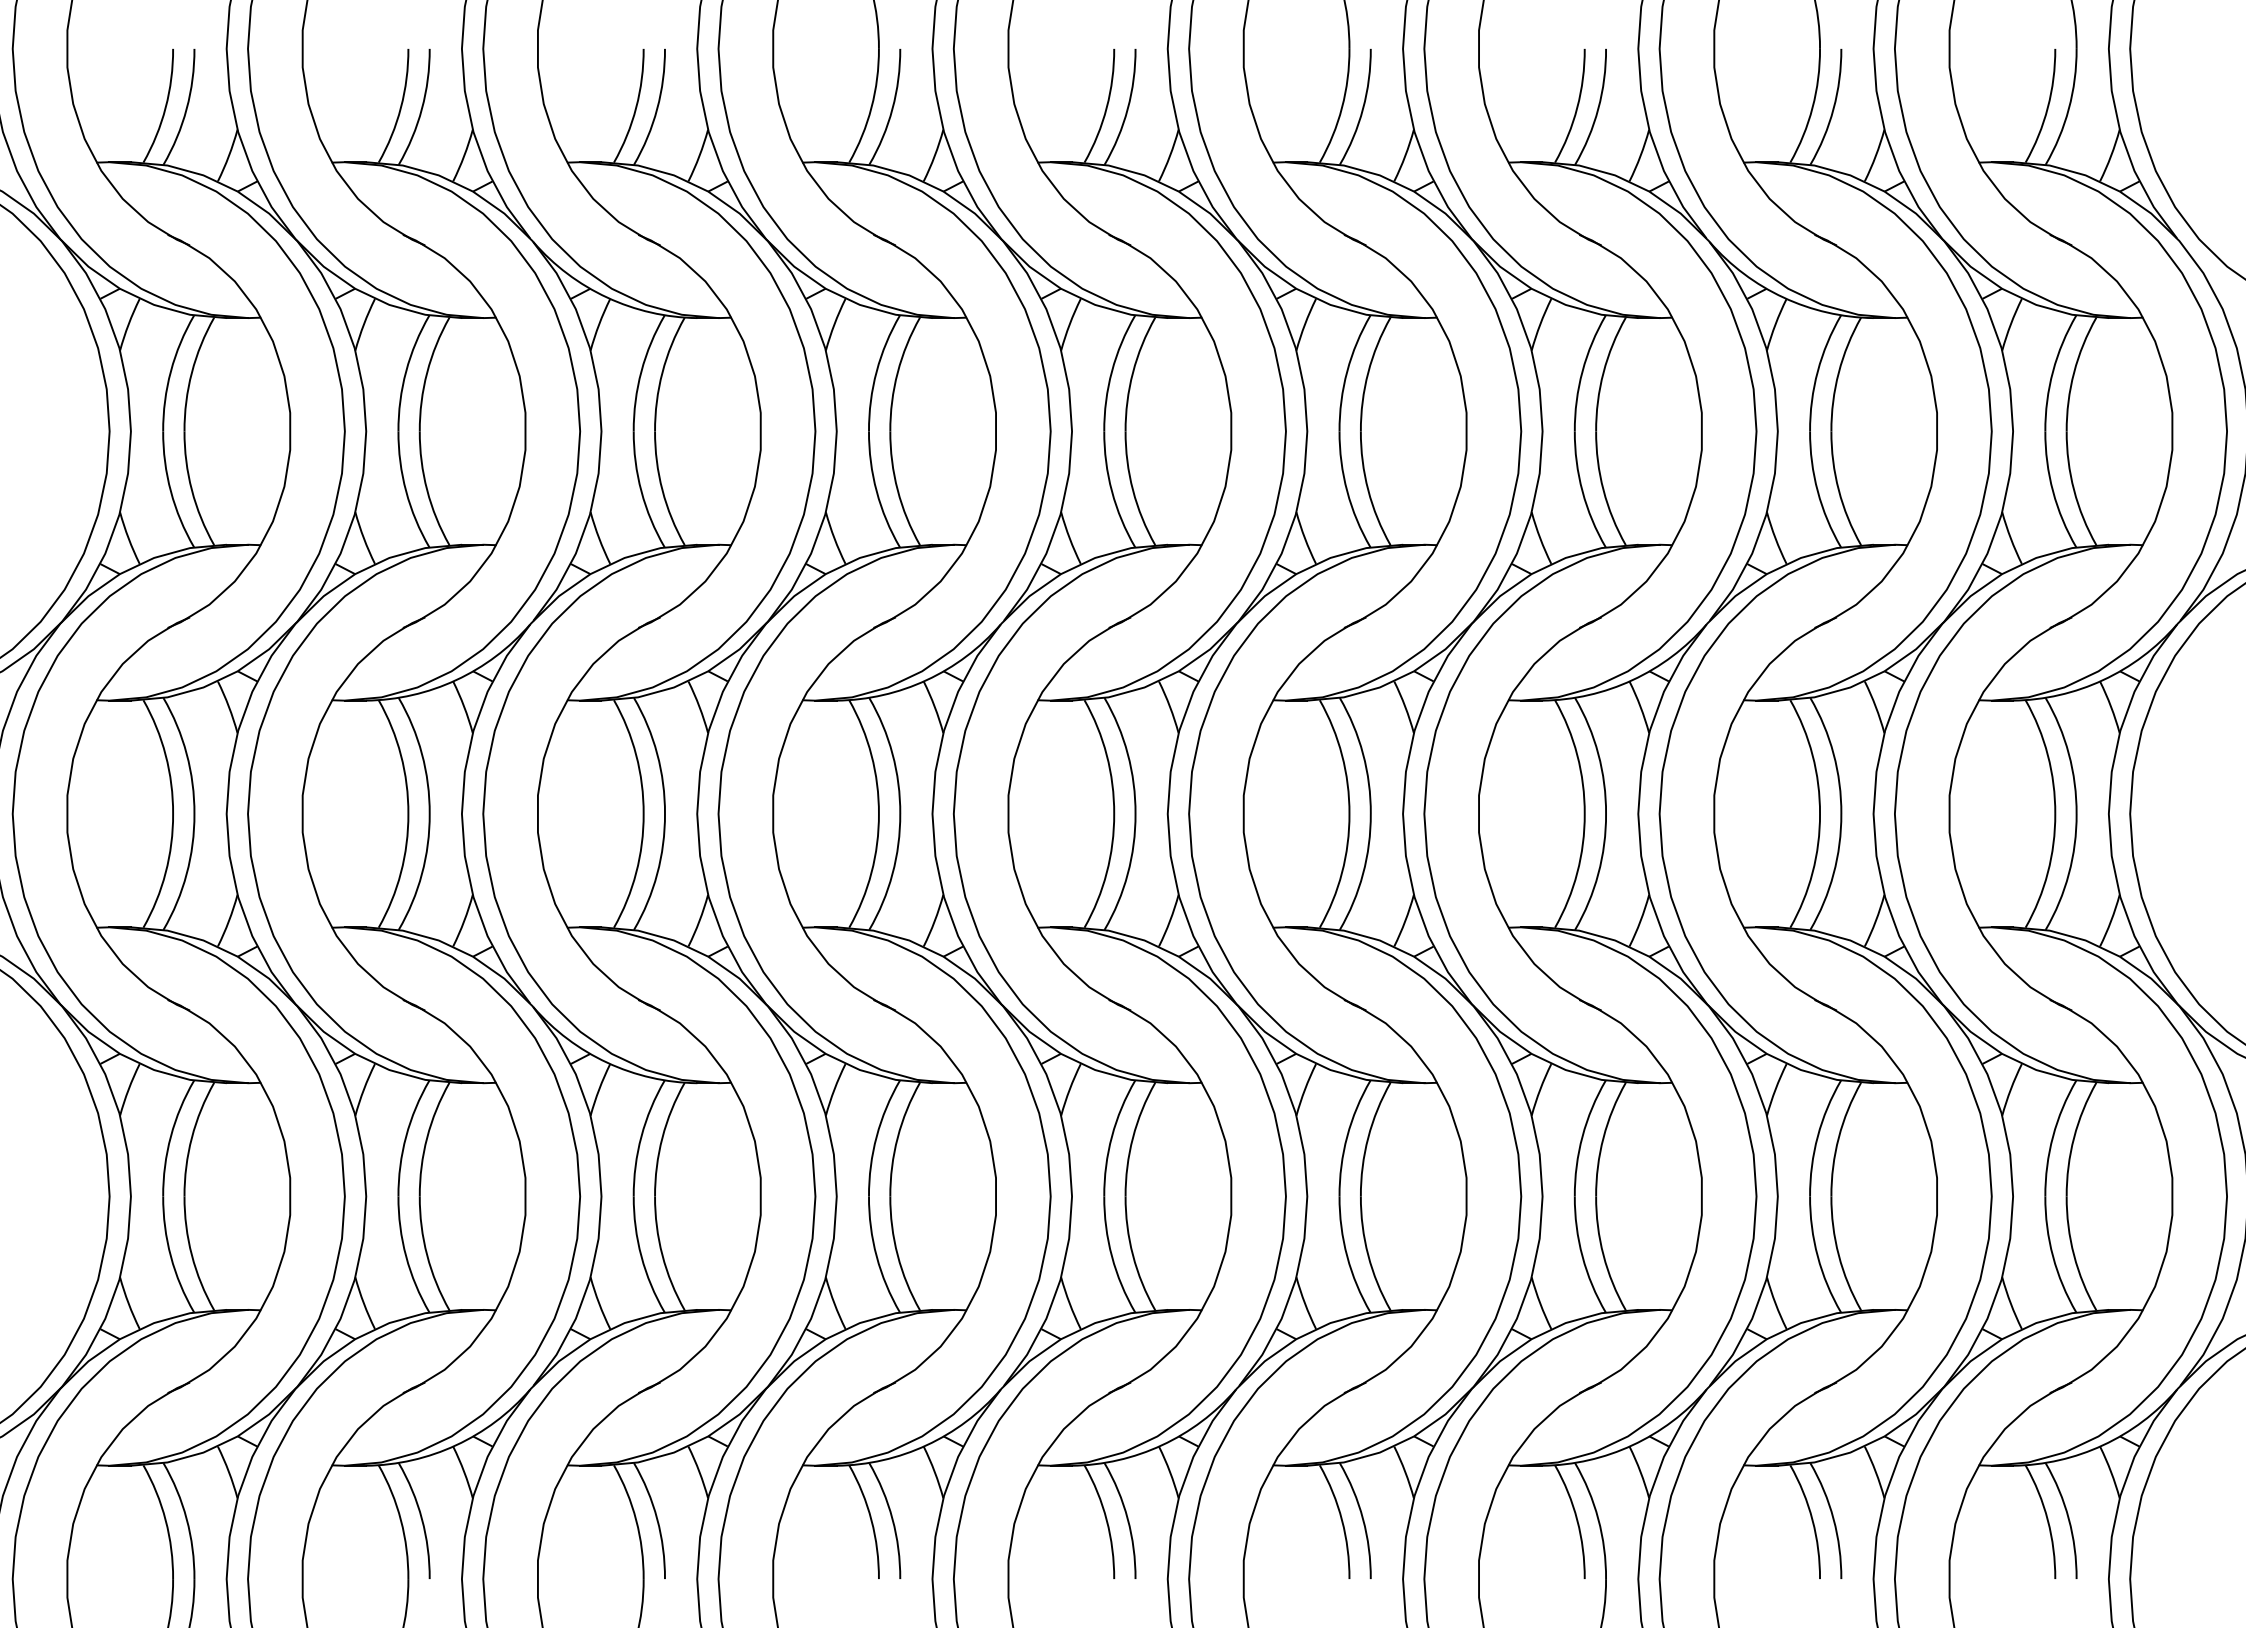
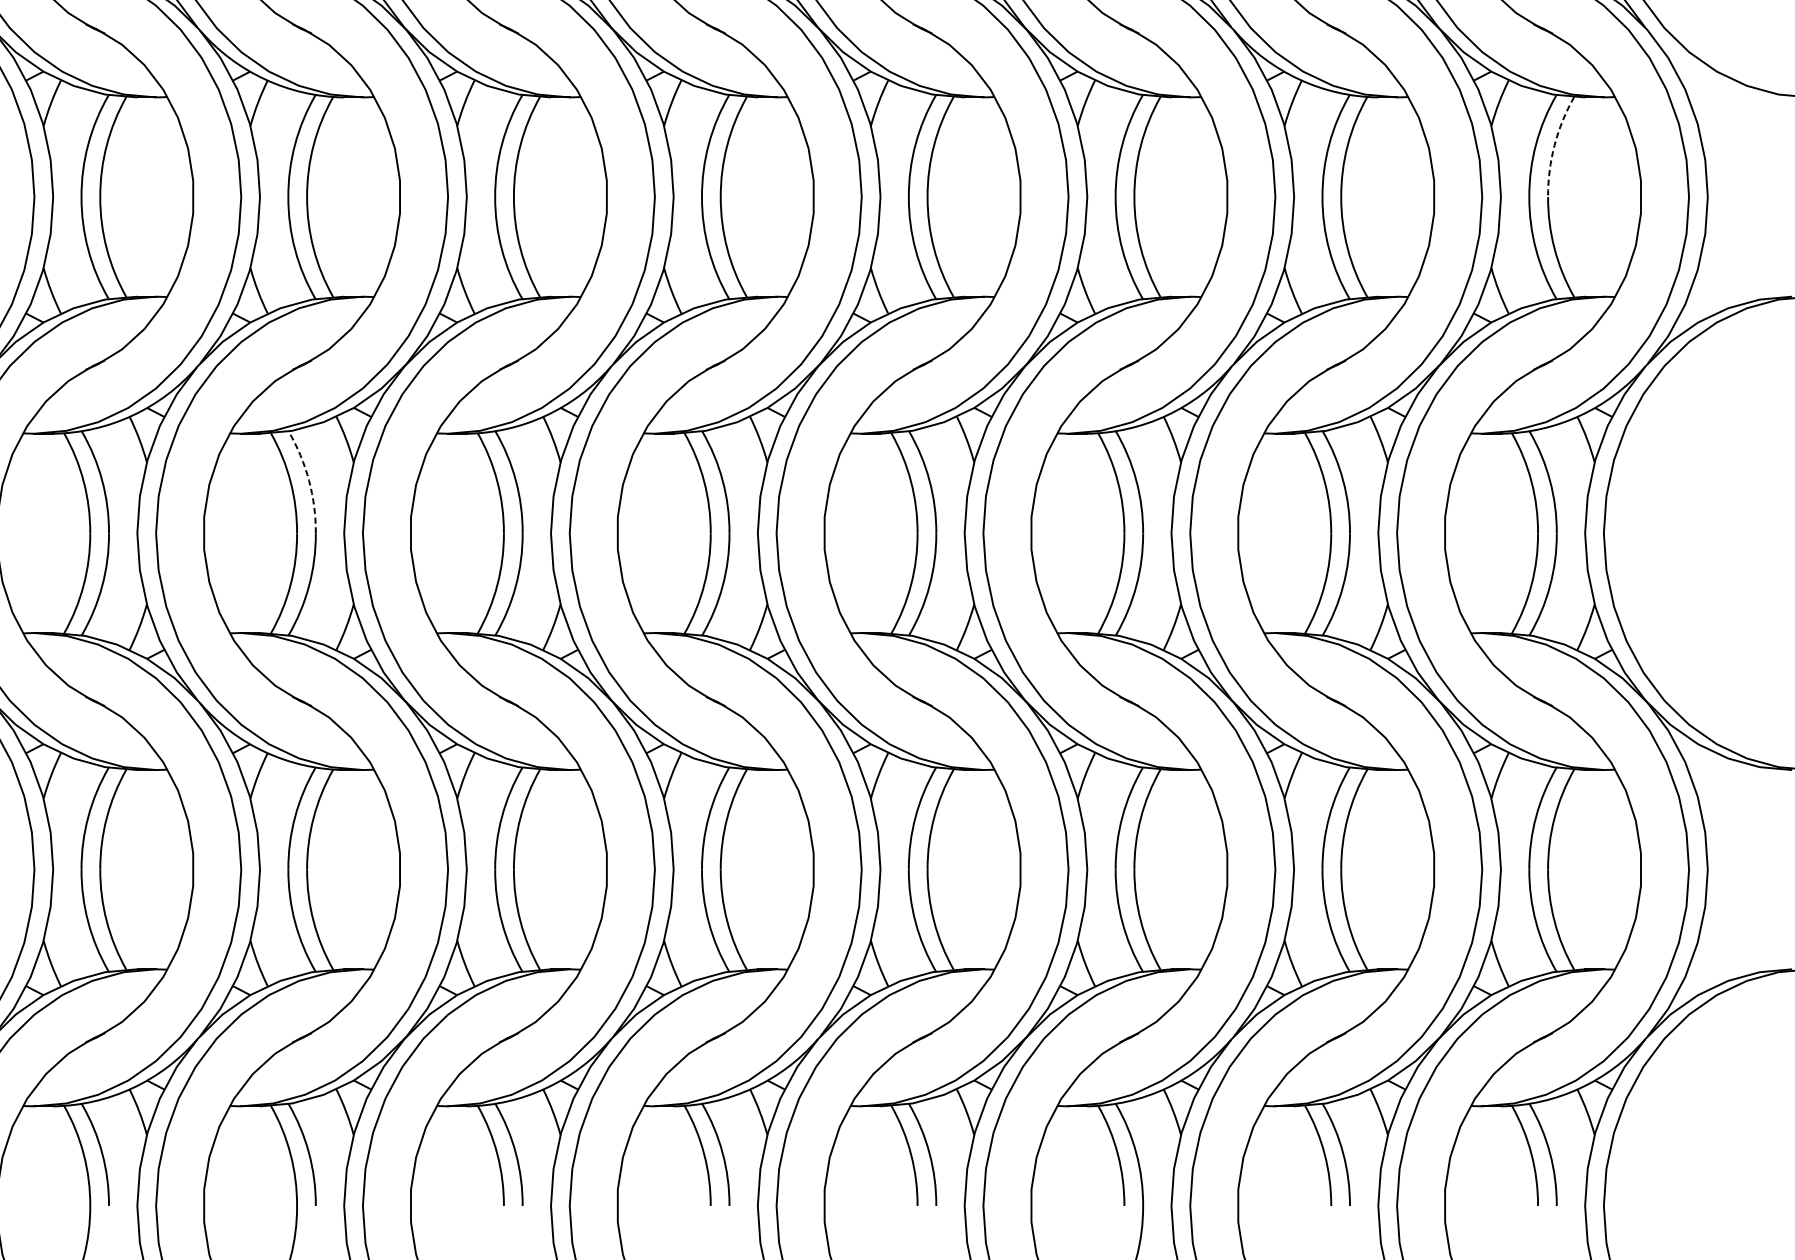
arc: (2074, 372) -> (1554, 145), solid -> dashed
arc: (657, 753) -> (309, 480), solid -> dashed

